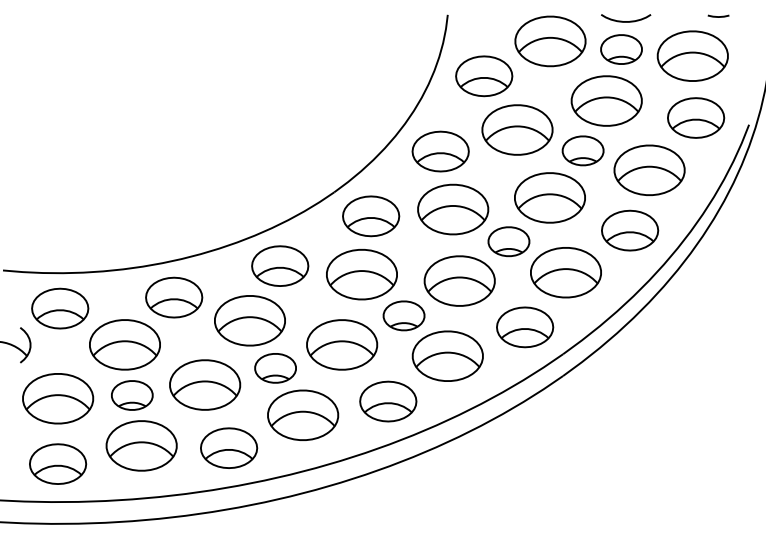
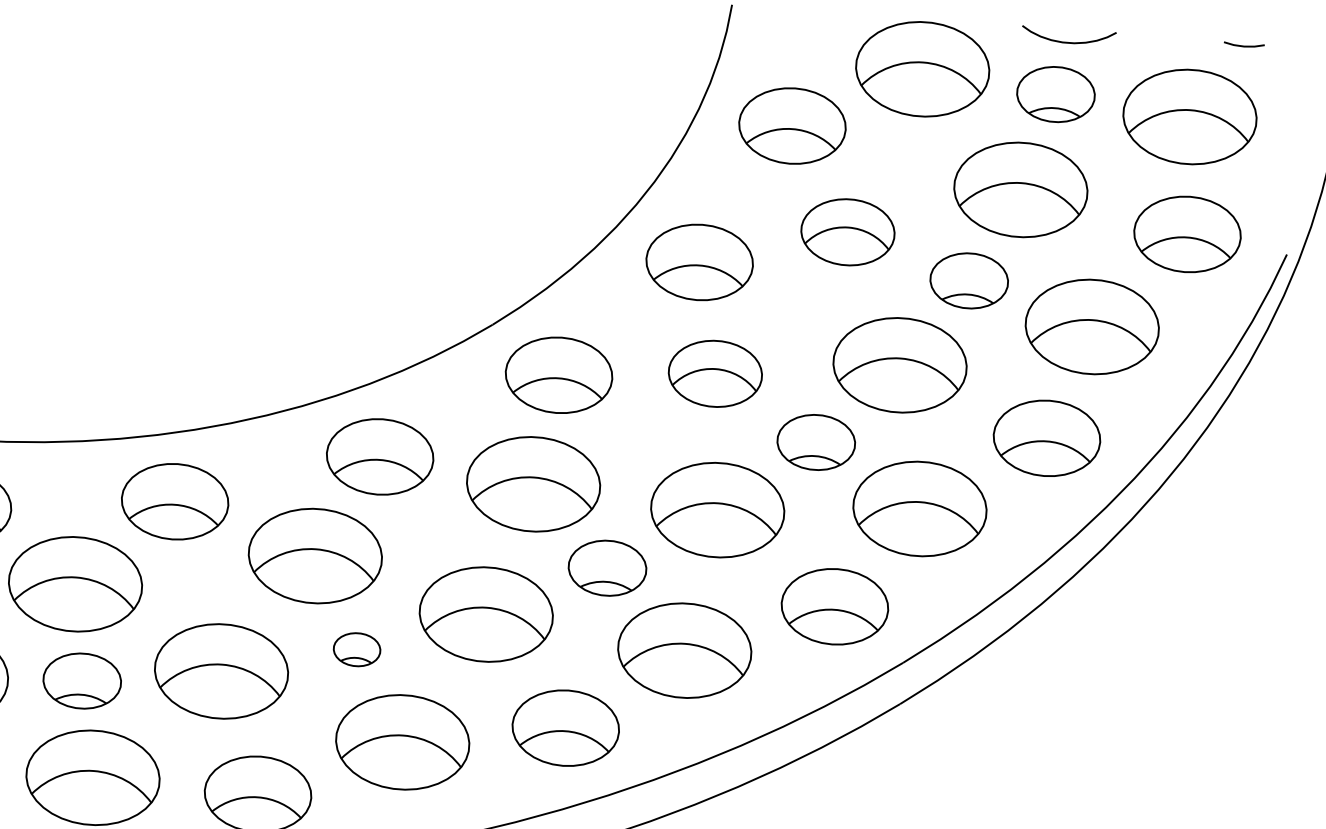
part: (517, 129) -> (848, 231), size x0.7
part: (453, 209) -> (715, 373), size x0.7
part: (275, 368) -> (356, 649), size x0.6

